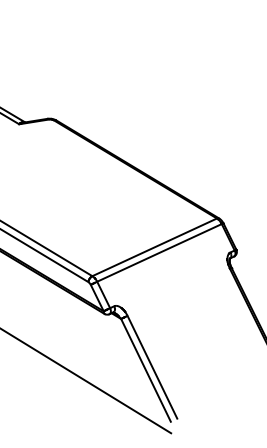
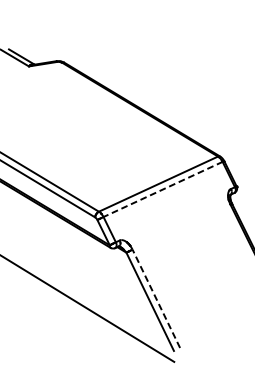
line: (159, 252) -> (163, 189), solid -> dashed
line: (152, 366) -> (156, 298), solid -> dashed

